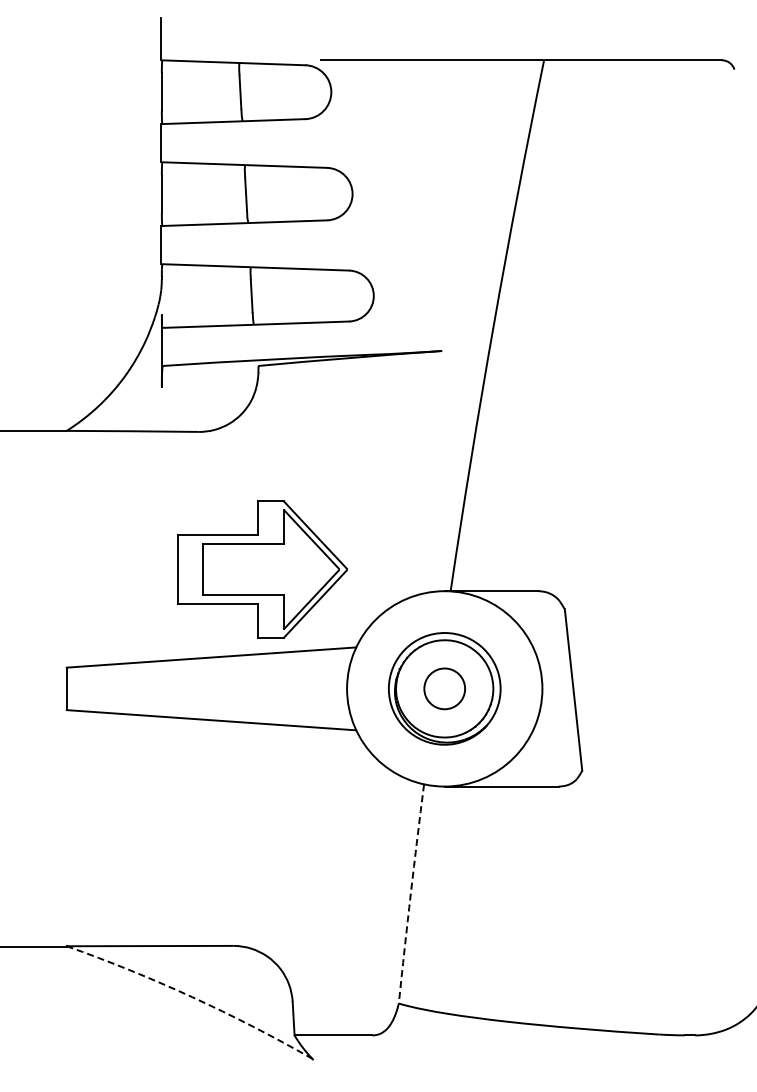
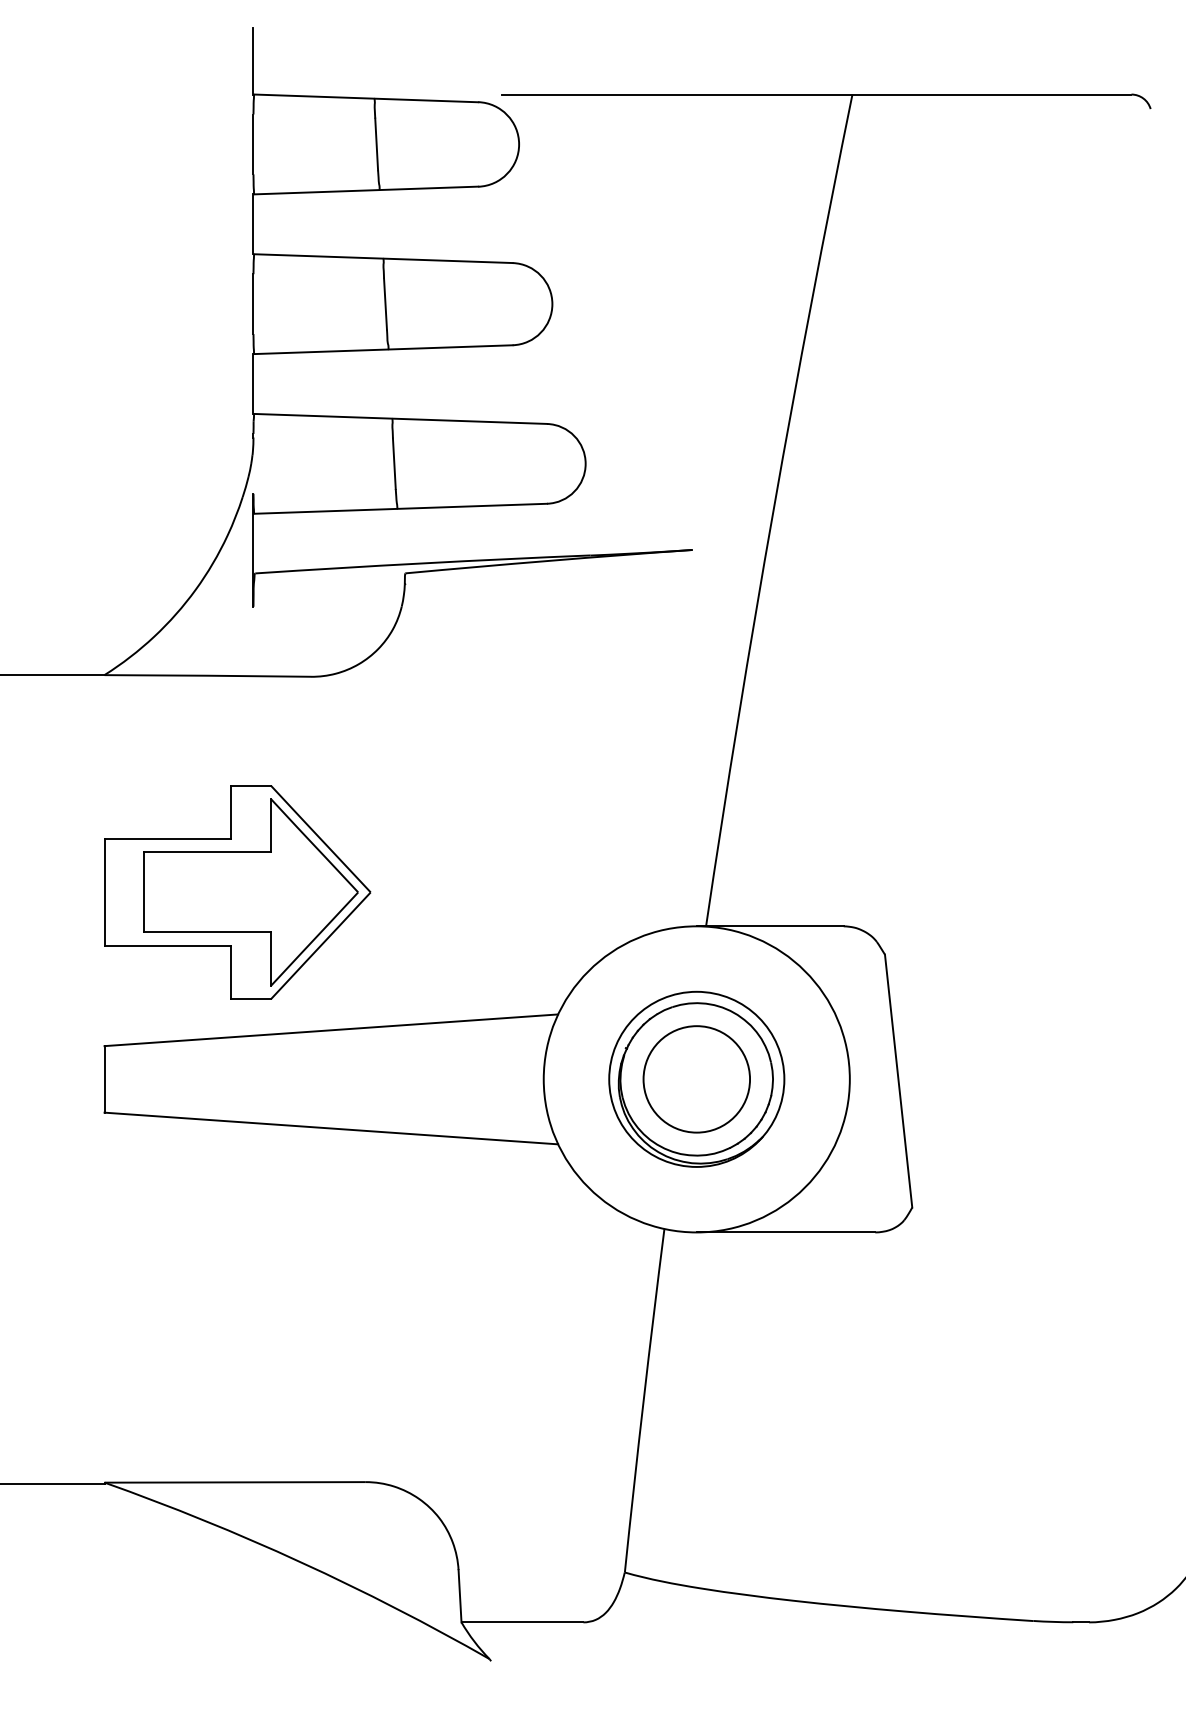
part: (262, 569) -> (237, 892), moved
circle: (444, 688) -> (696, 1078), size x1.67
arc: (410, 893) -> (643, 1399), dashed -> solid
arc: (192, 997) -> (301, 1562), dashed -> solid

